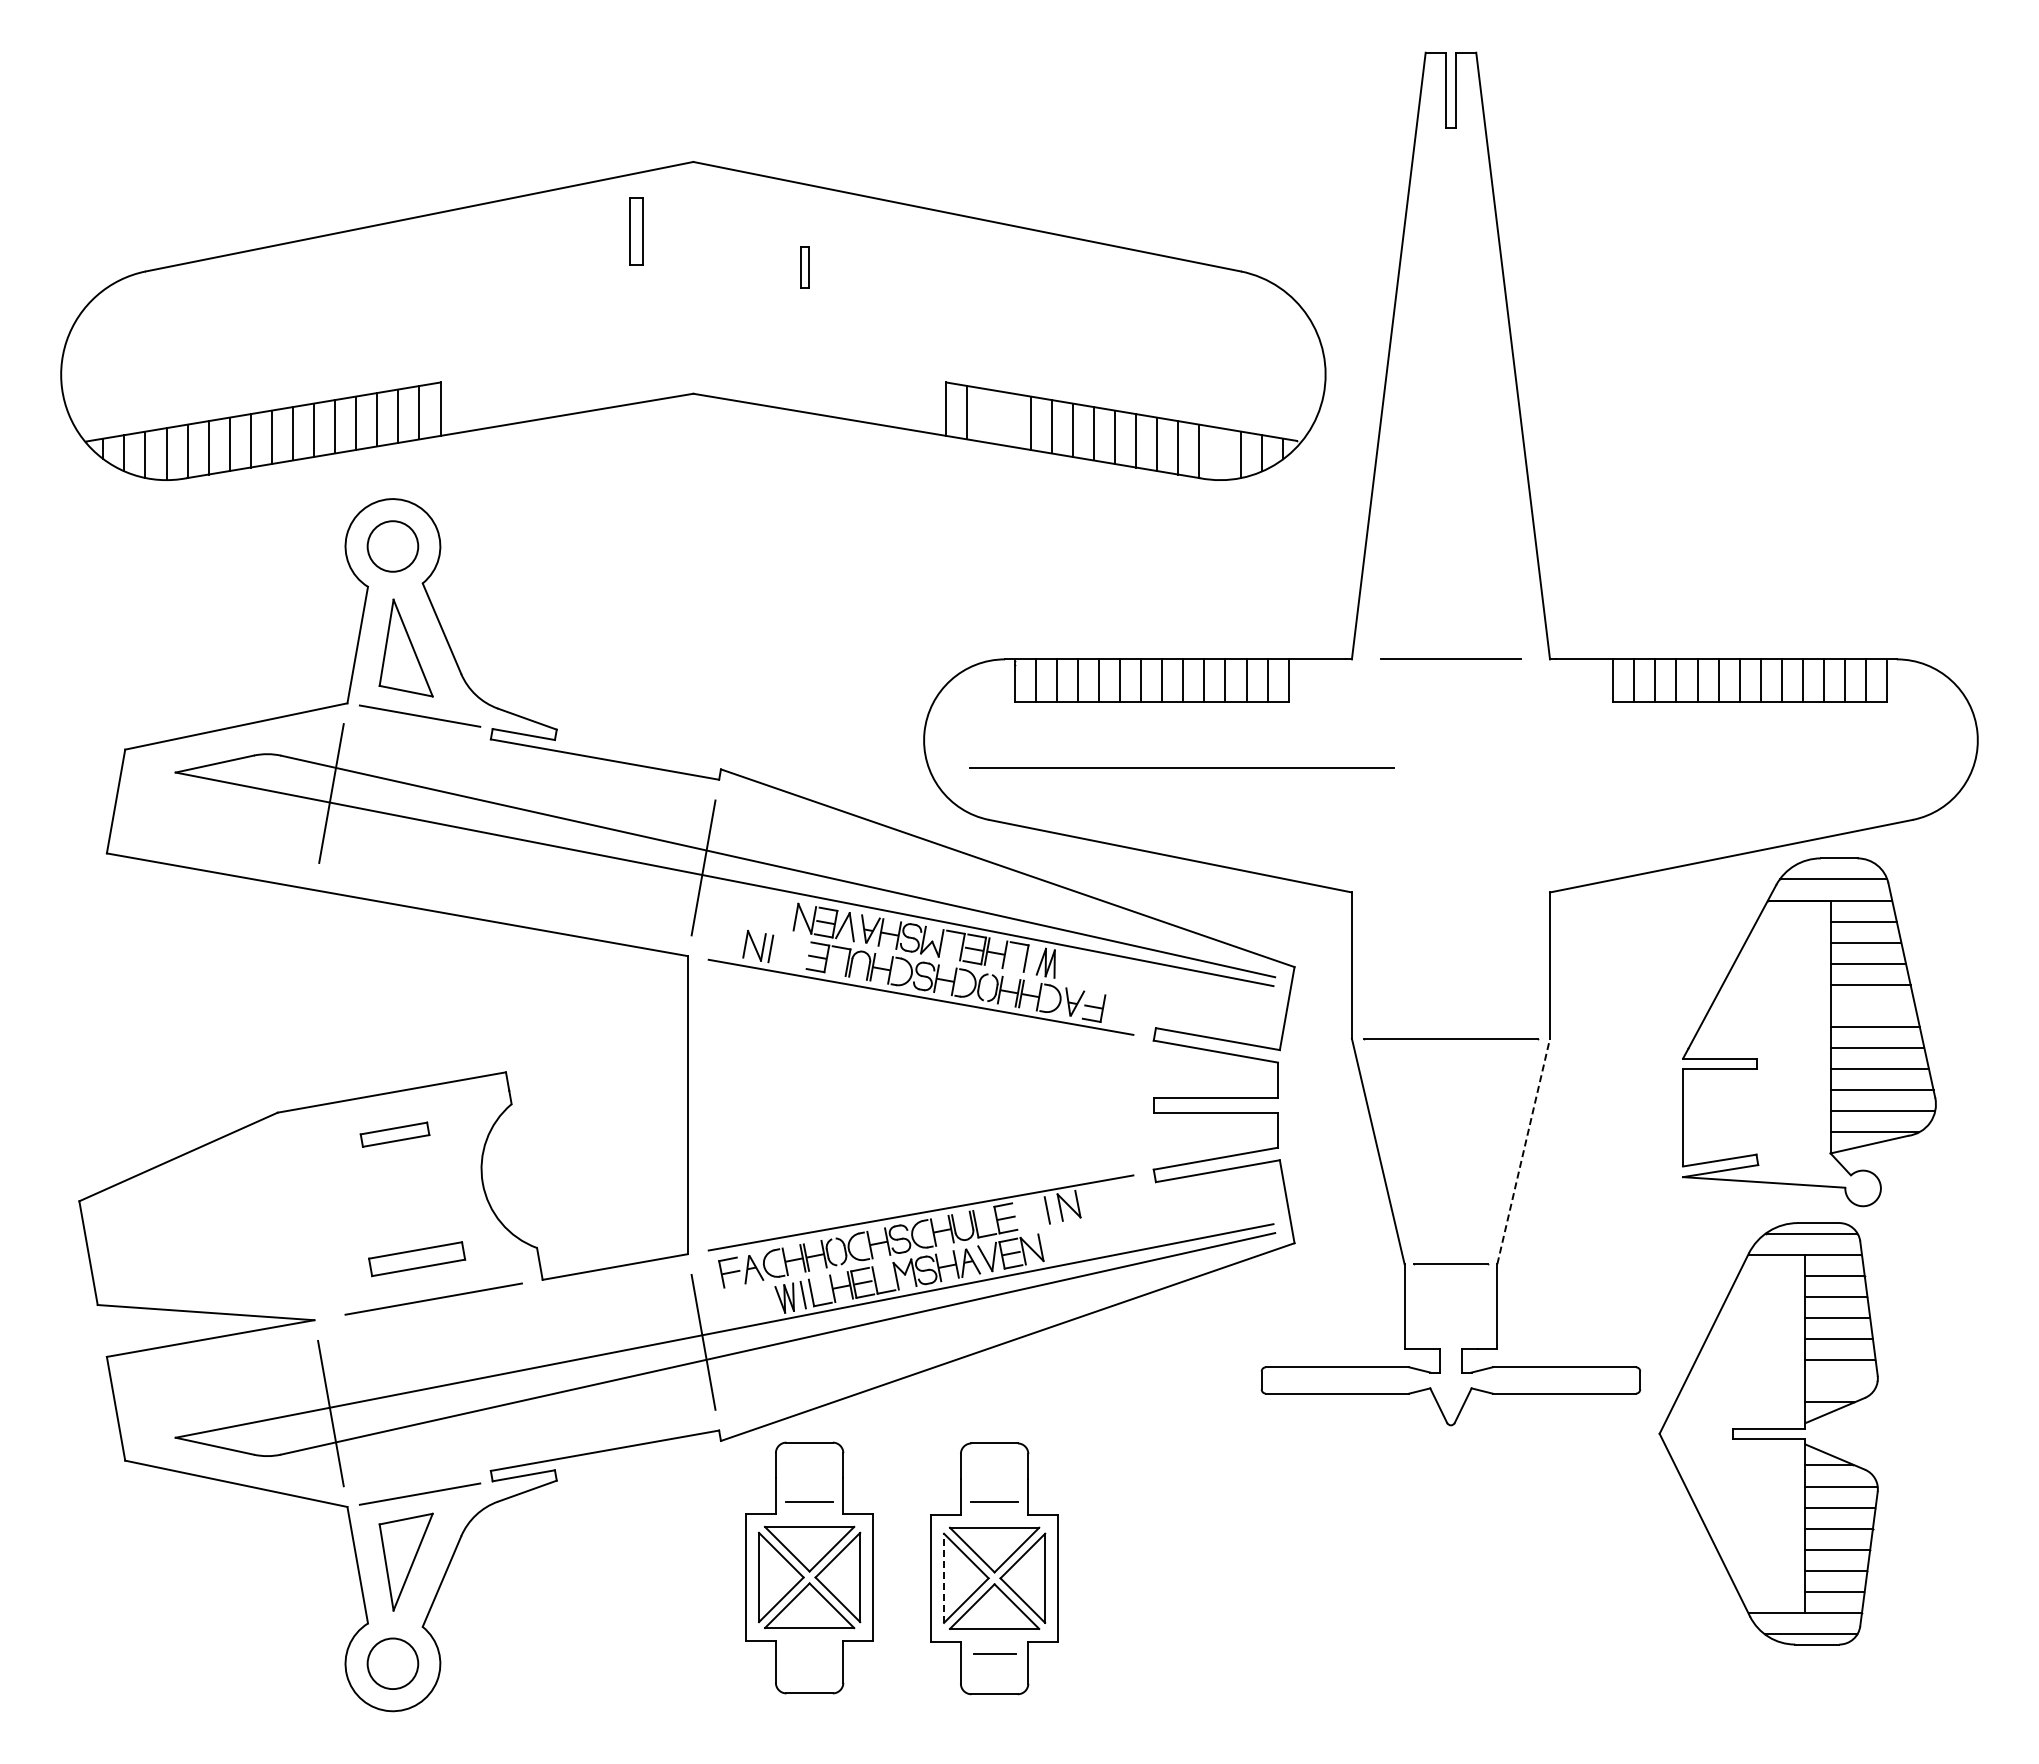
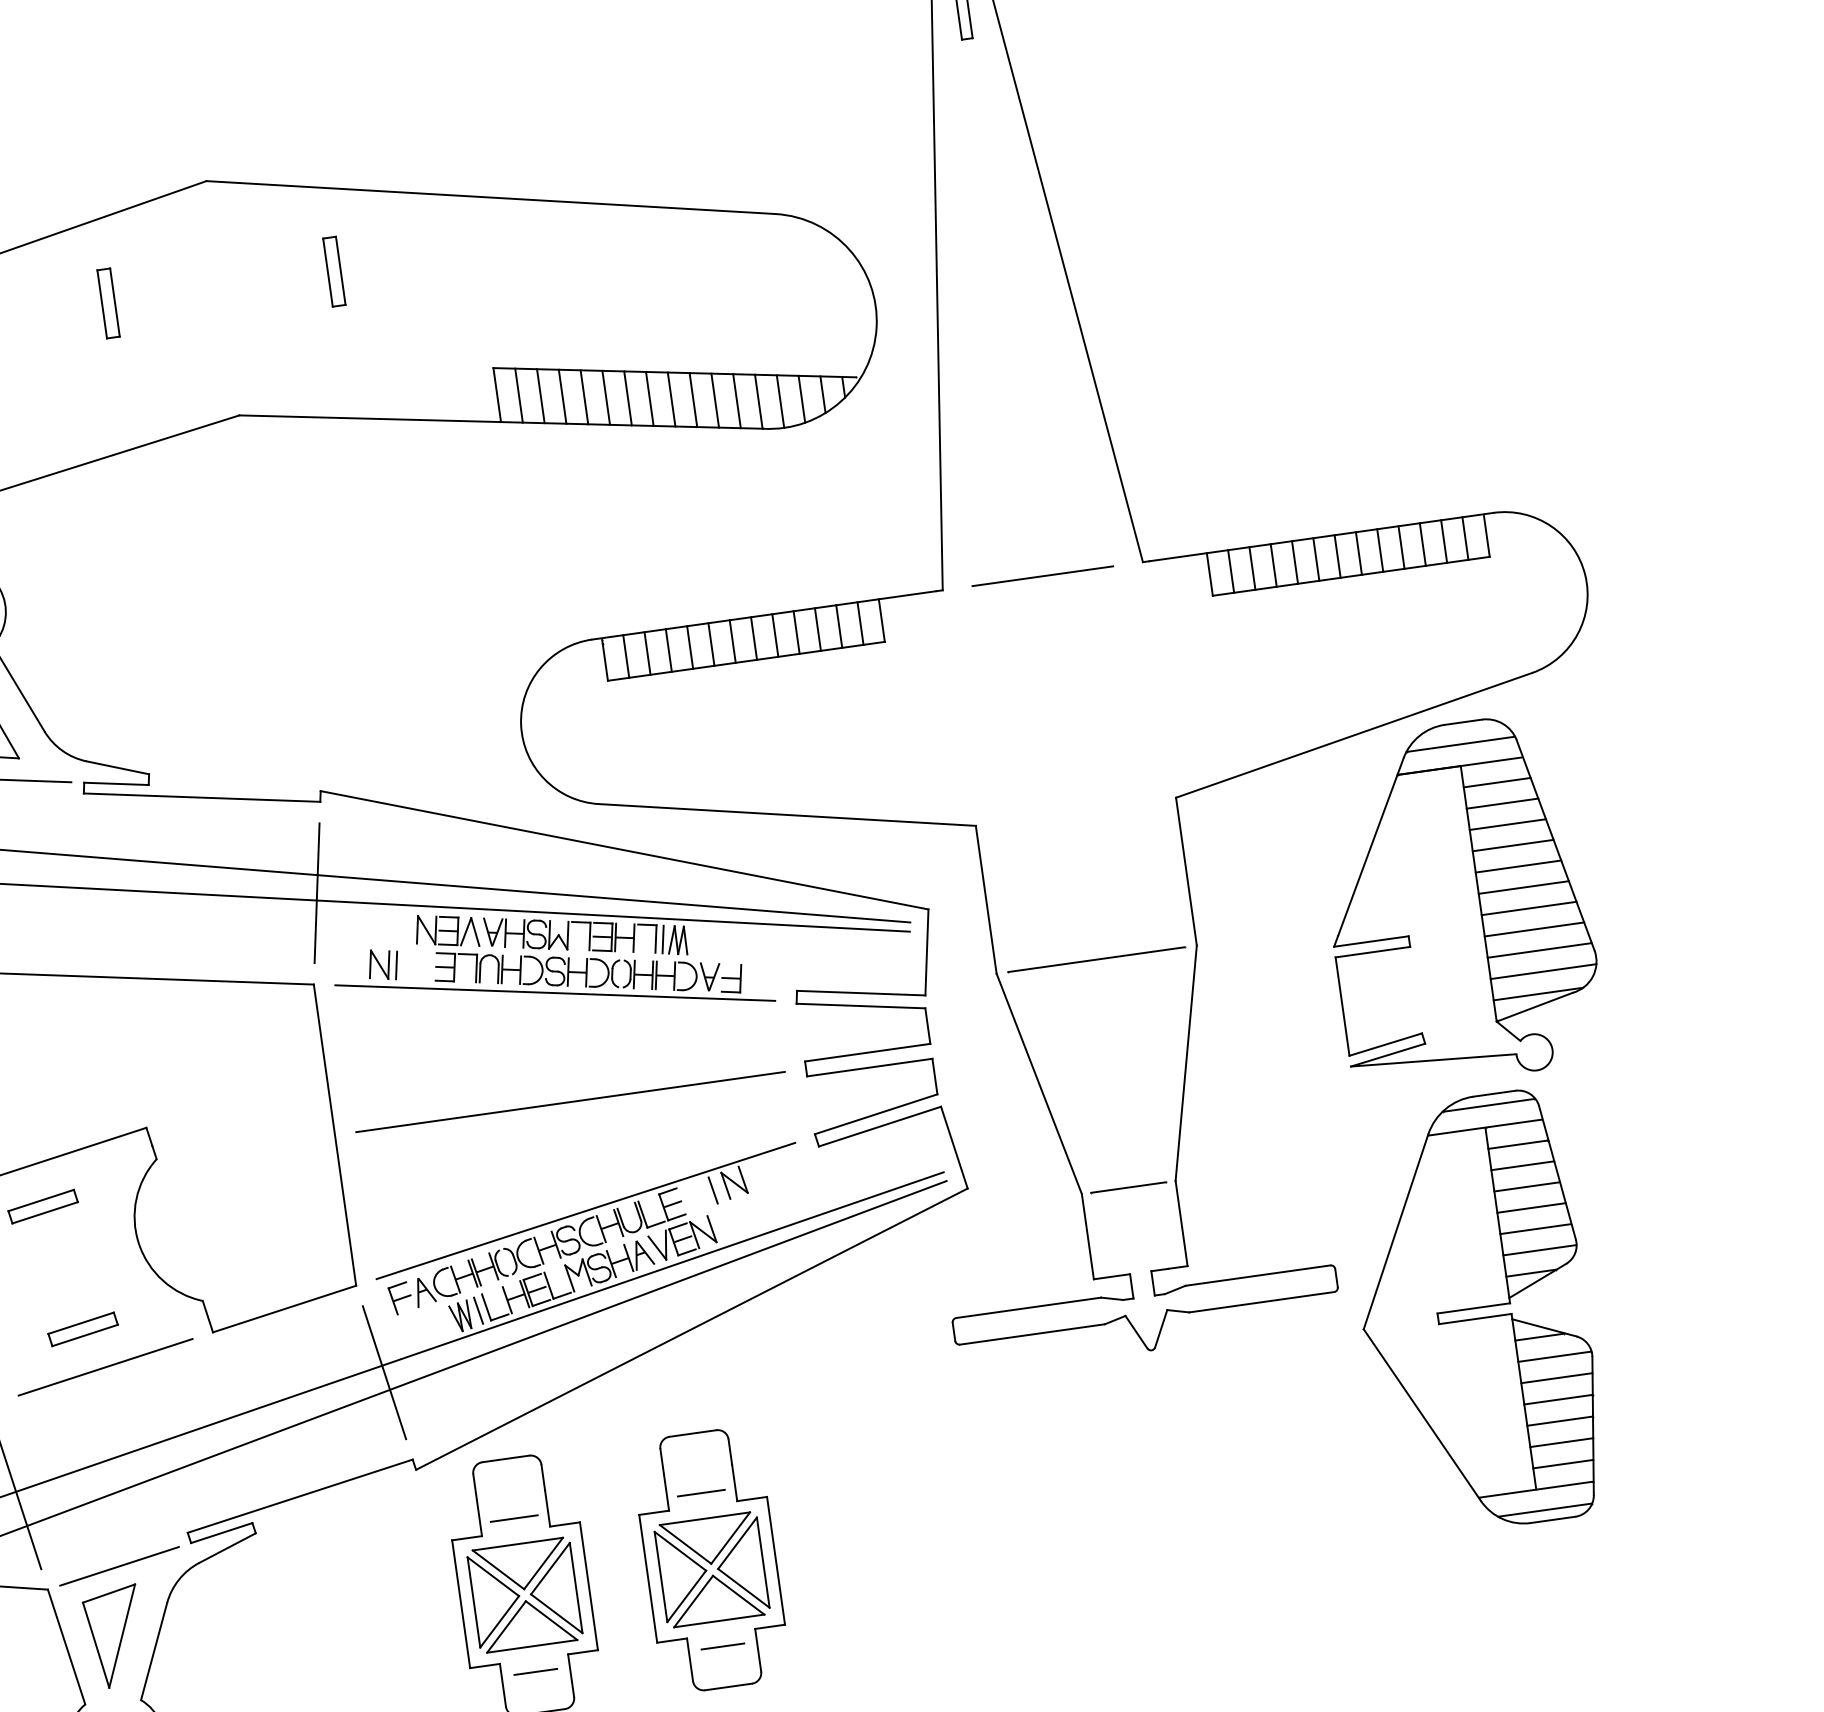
part: (636, 231) -> (108, 303), moved
part: (804, 267) -> (333, 272), size x1.67
line: (988, 415) -> (540, 395), added
line: (1009, 419) -> (562, 396), added
line: (1220, 454) -> (780, 401), added
line: (1181, 767) -> (569, 1101), moved
line: (1032, 959) -> (662, 939), added
line: (1872, 1005) -> (1518, 866), added
line: (1523, 1151) -> (1186, 1063), dashed -> solid
part: (416, 1259) -> (82, 1329), size x0.71
line: (1841, 1381) -> (1540, 1250), added
line: (944, 1578) -> (661, 1577), dashed -> solid
line: (809, 1652) -> (535, 1671), added

